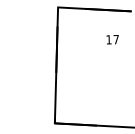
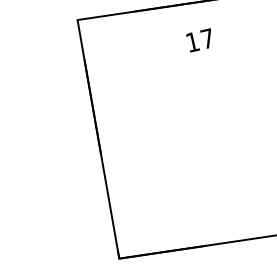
text: (112, 39) -> (199, 40), moved

